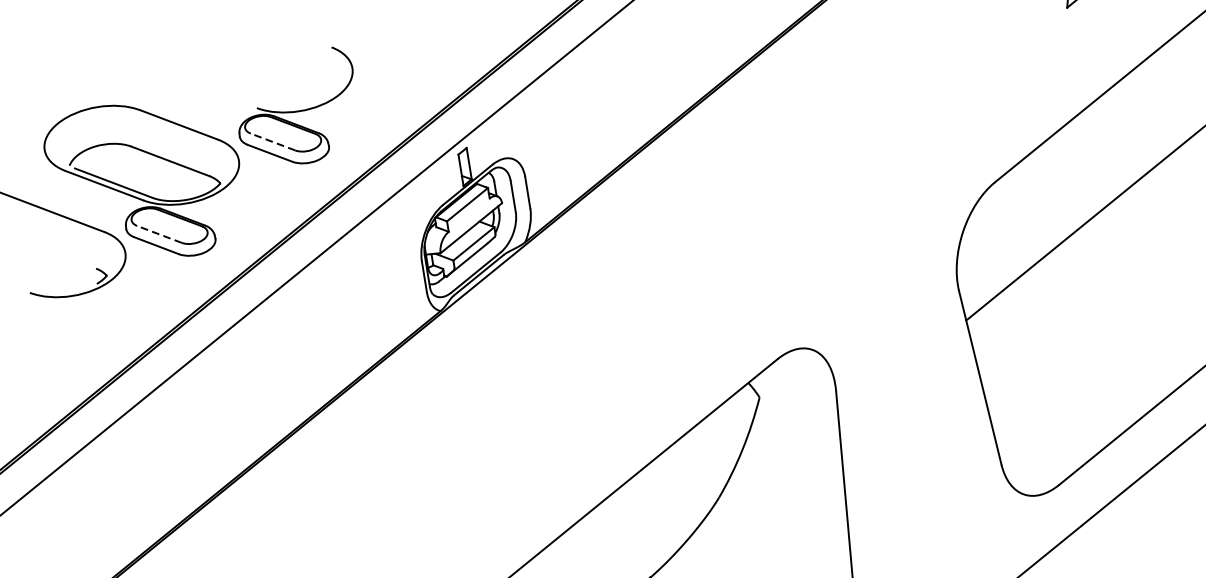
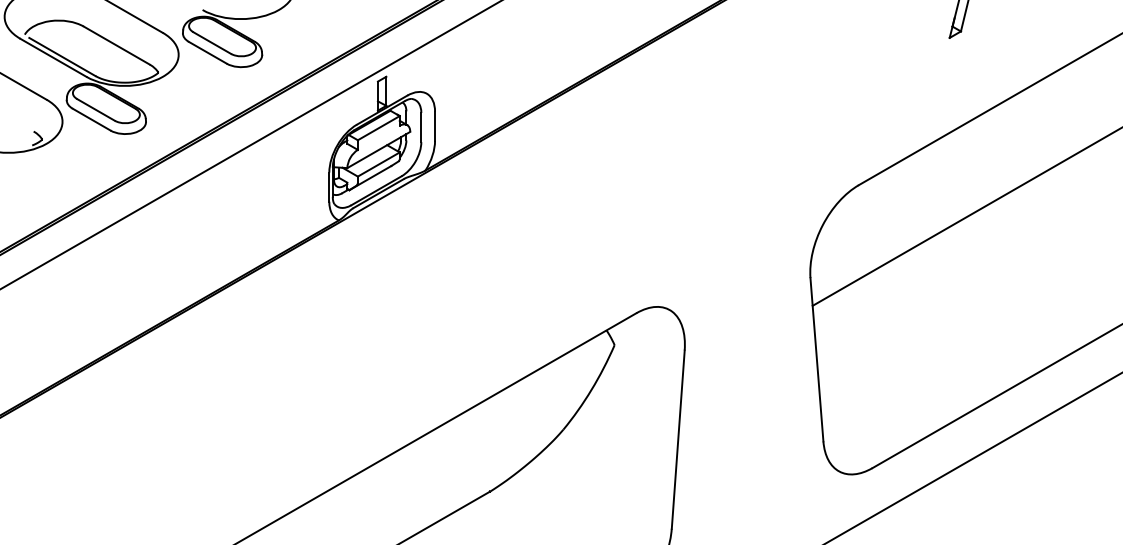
line: (273, 142) -> (212, 43), dashed -> solid
line: (159, 233) -> (96, 109), dashed -> solid

